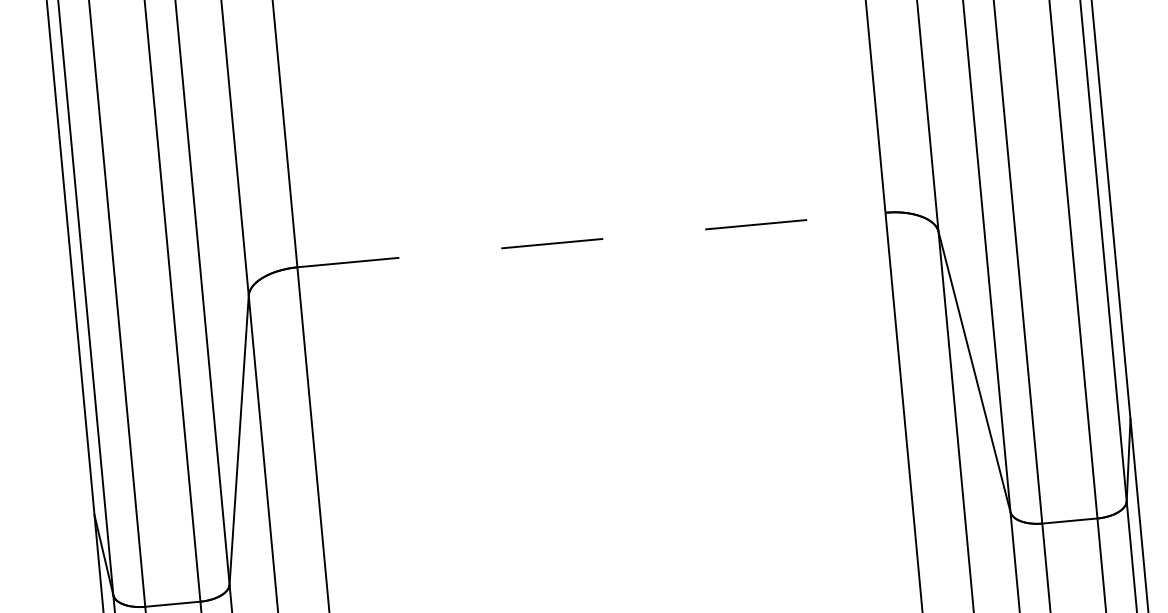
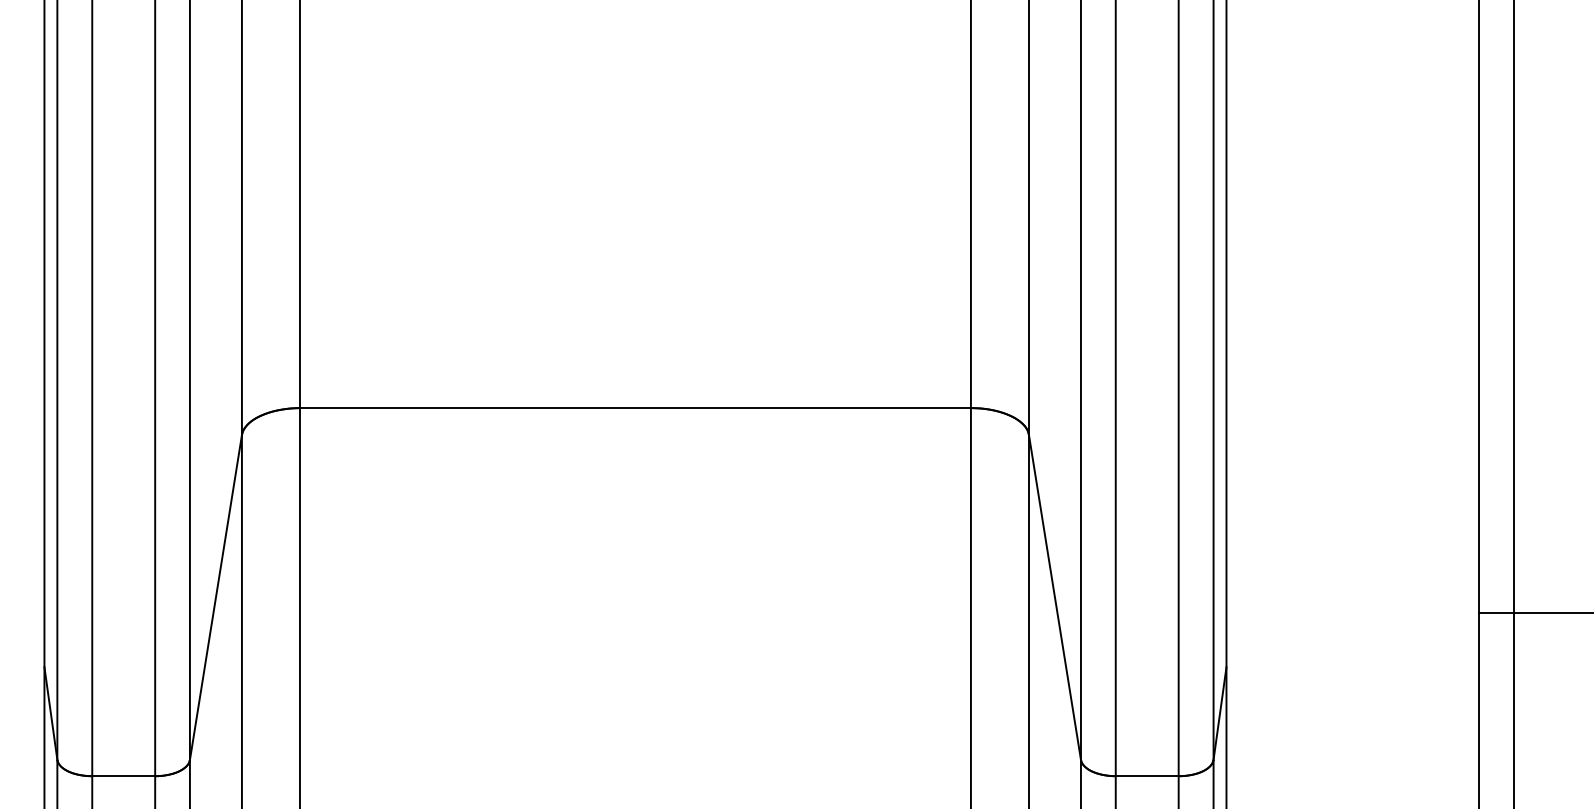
line: (591, 240) -> (635, 408), dashed -> solid

